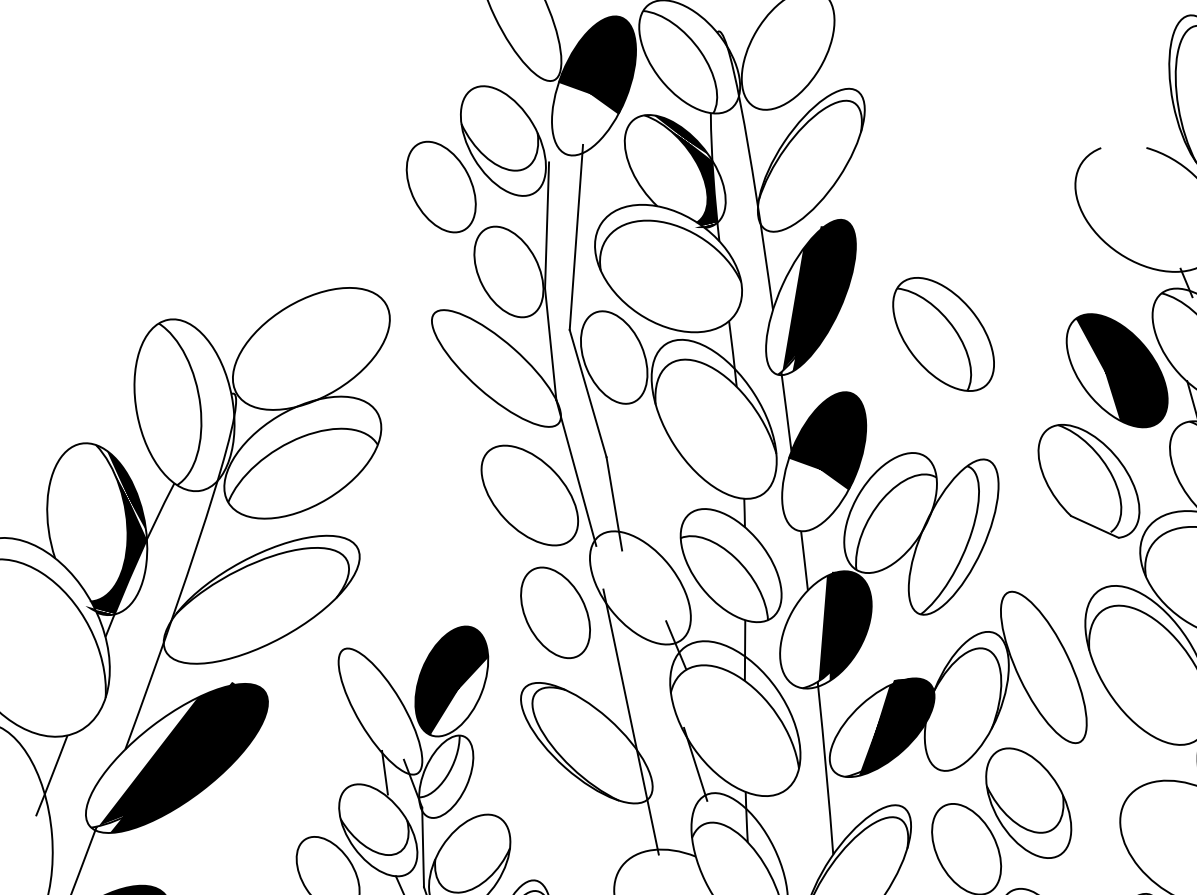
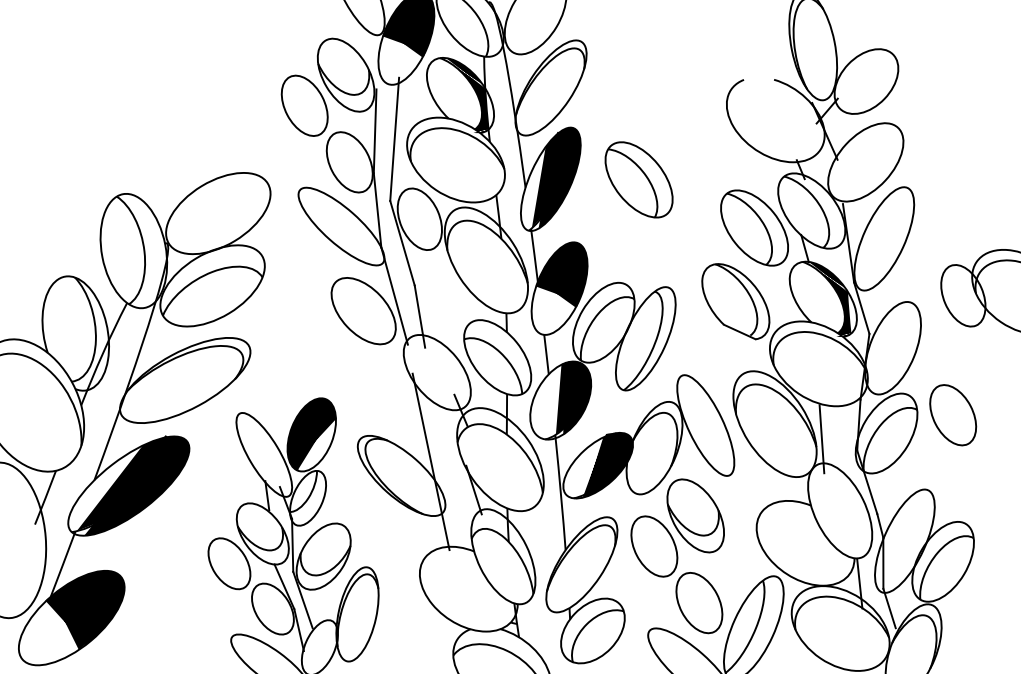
part: (942, 333) -> (638, 179), moved
fill: (1121, 369) -> (757, 227), removed
fill: (114, 532) -> (87, 335), removed
part: (555, 613) -> (380, 389), removed

